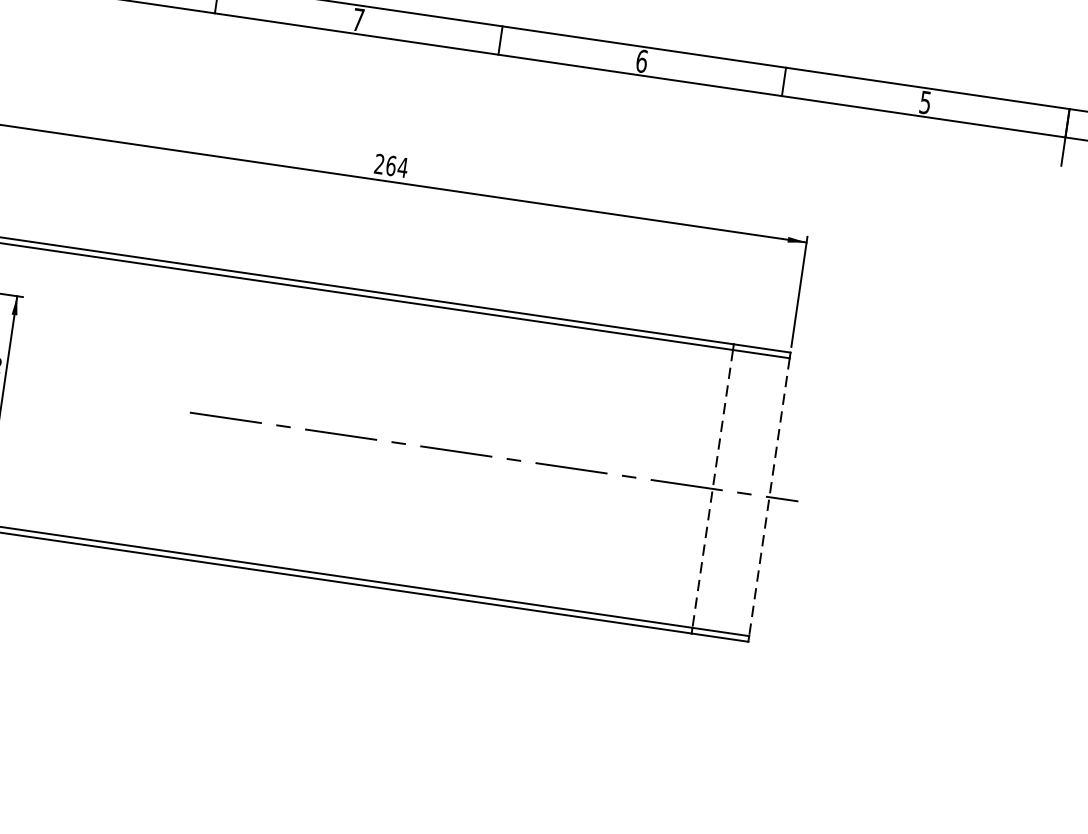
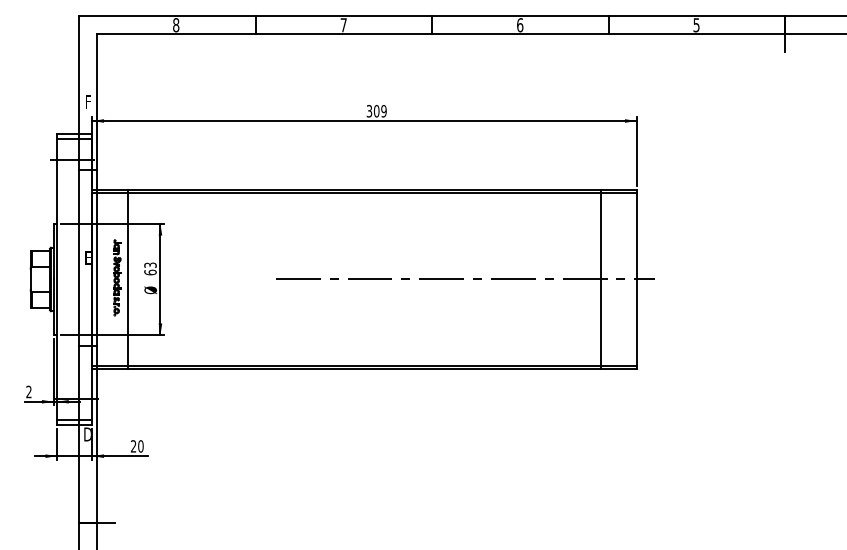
text: (390, 166) -> (376, 111), 264 -> 309
line: (713, 488) -> (601, 279), dashed -> solid
line: (769, 497) -> (636, 279), dashed -> solid

